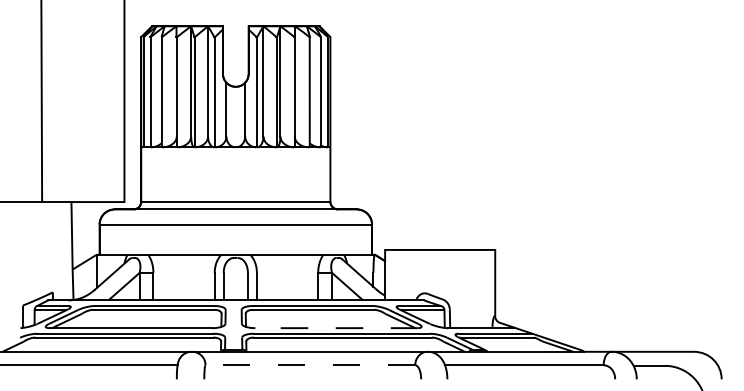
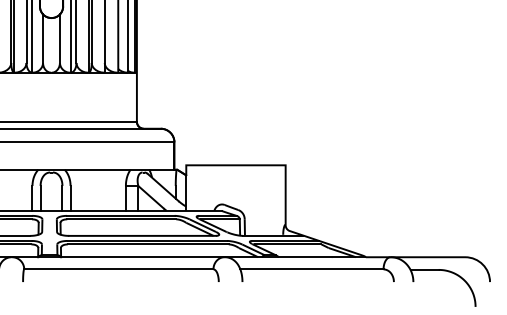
line: (336, 328) -> (142, 236), dashed -> solid
line: (310, 365) -> (118, 269), dashed -> solid

